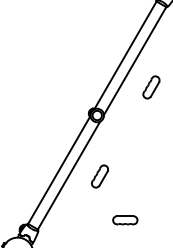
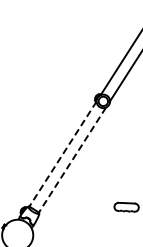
line: (59, 170) -> (63, 154), solid -> dashed
line: (68, 176) -> (71, 160), solid -> dashed
part: (99, 176) -> (102, 162), removed

